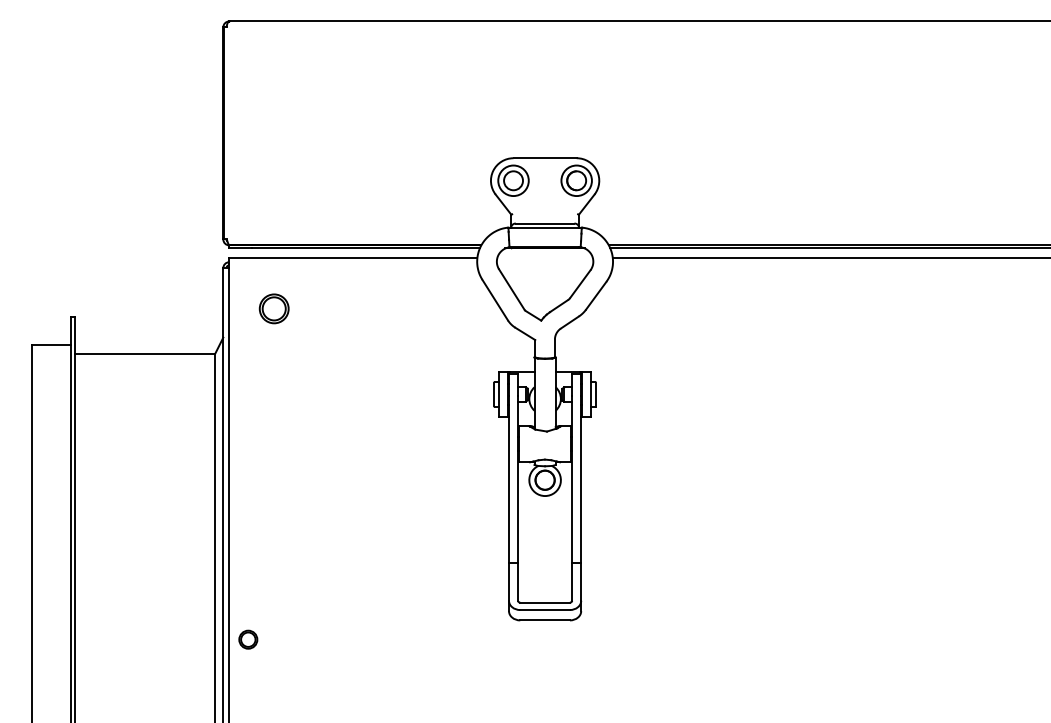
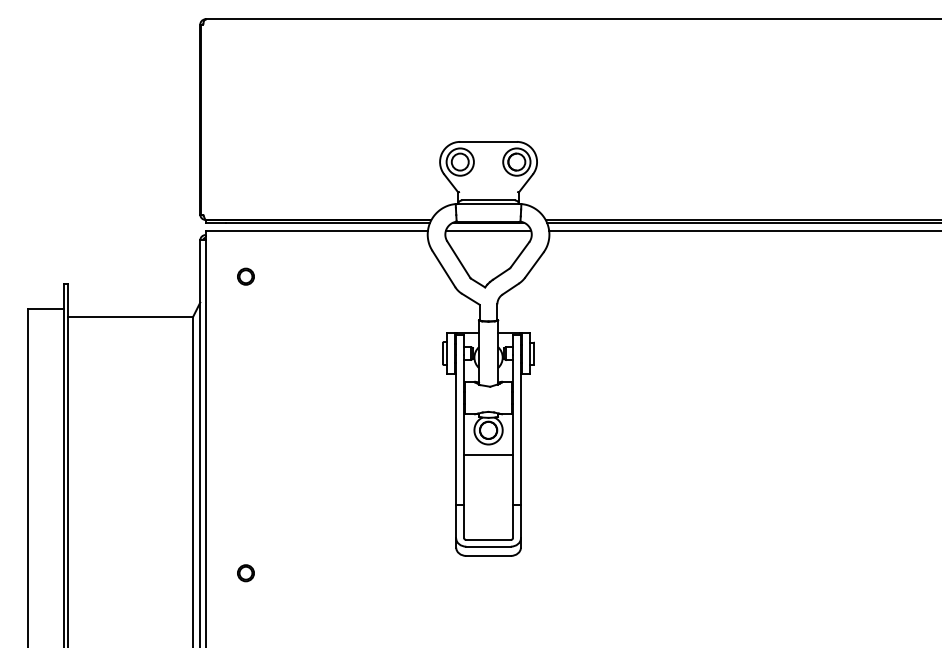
line: (544, 257) -> (488, 230), added
part: (274, 308) -> (246, 276), size x0.62
line: (545, 507) -> (488, 454), added
part: (248, 639) -> (246, 573), moved

